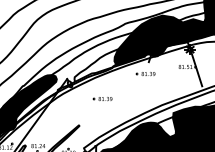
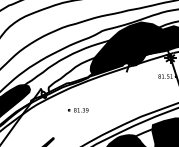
part: (145, 74) -> (123, 84), removed

